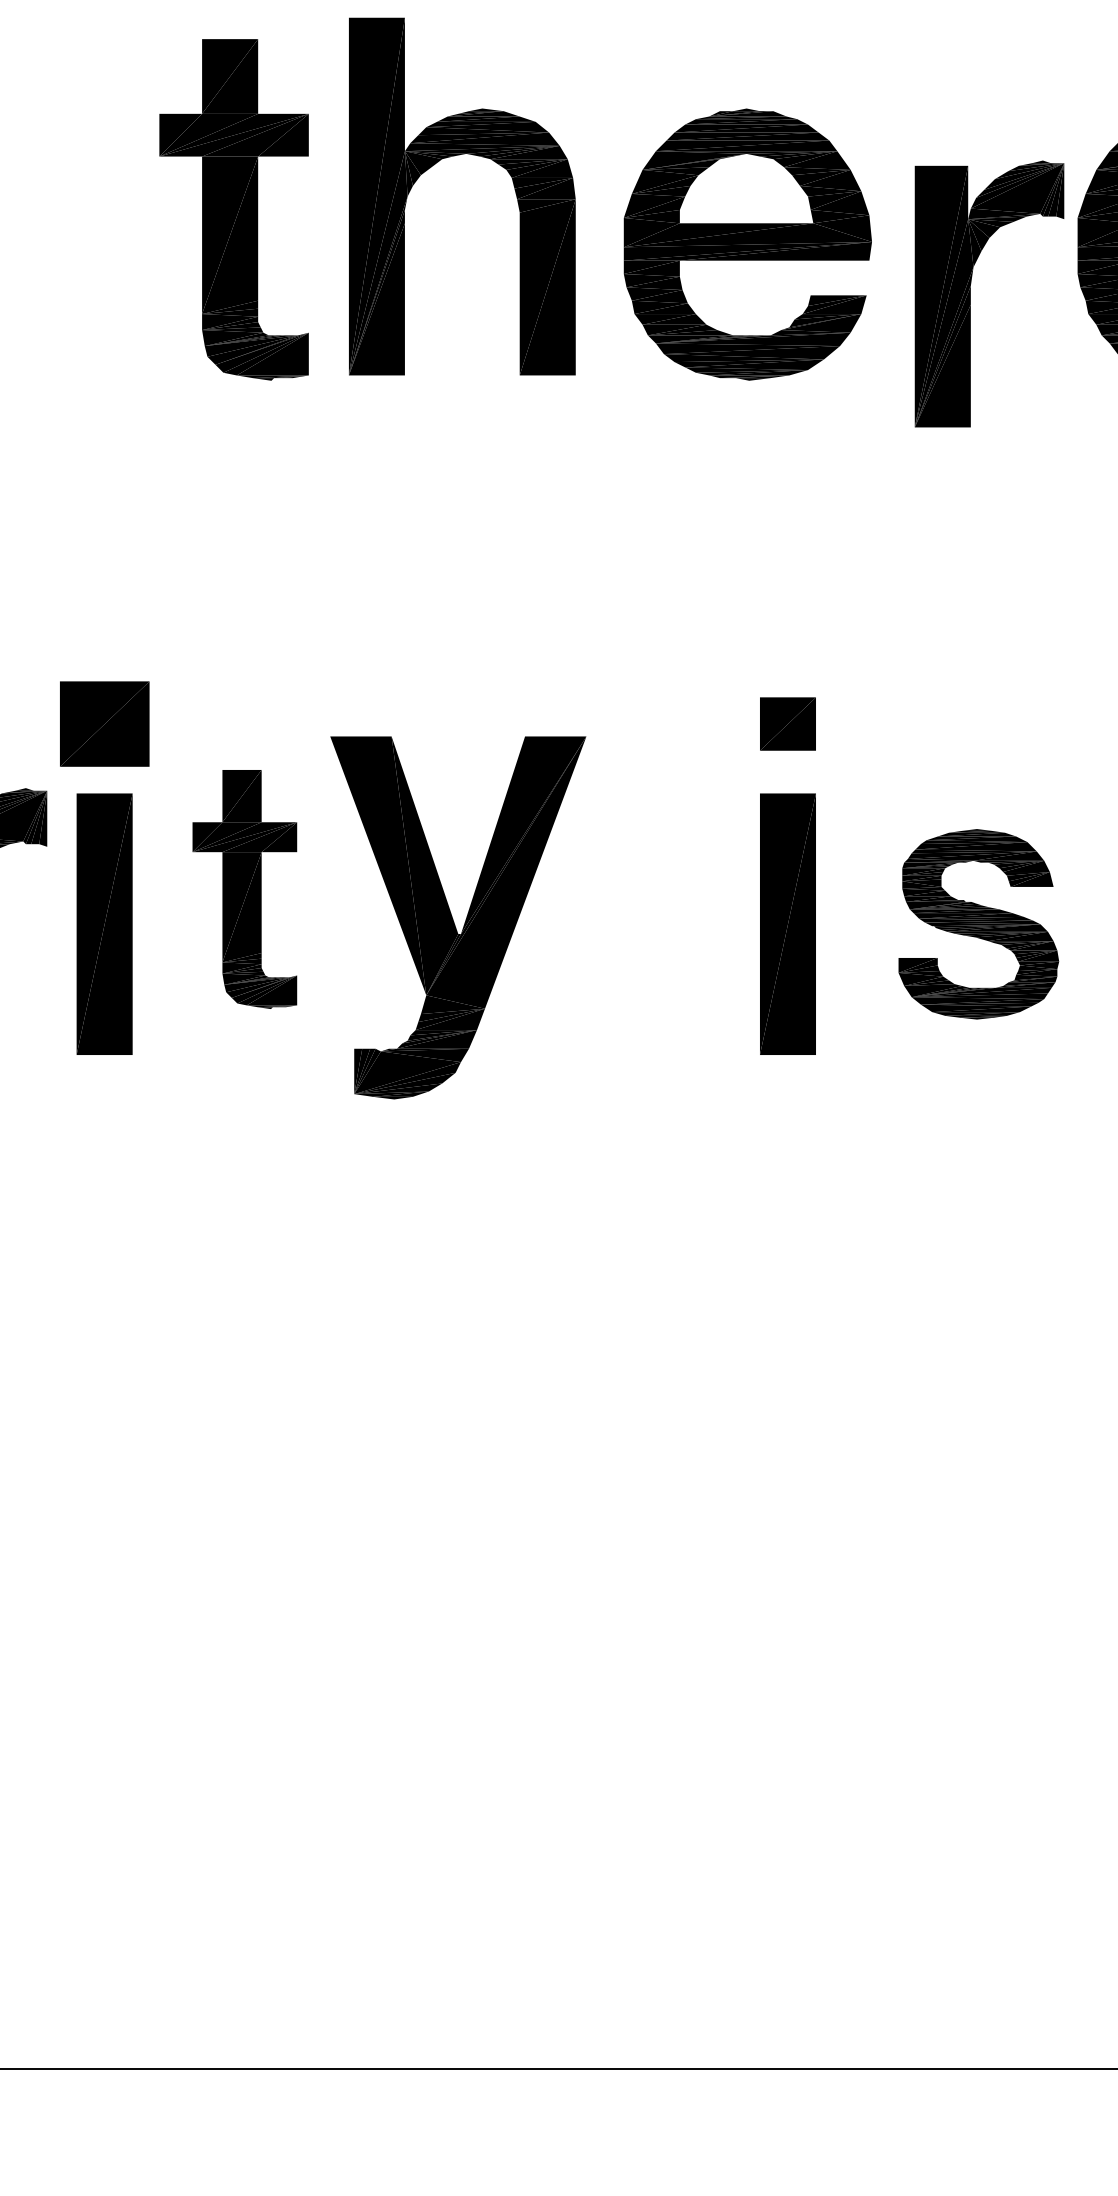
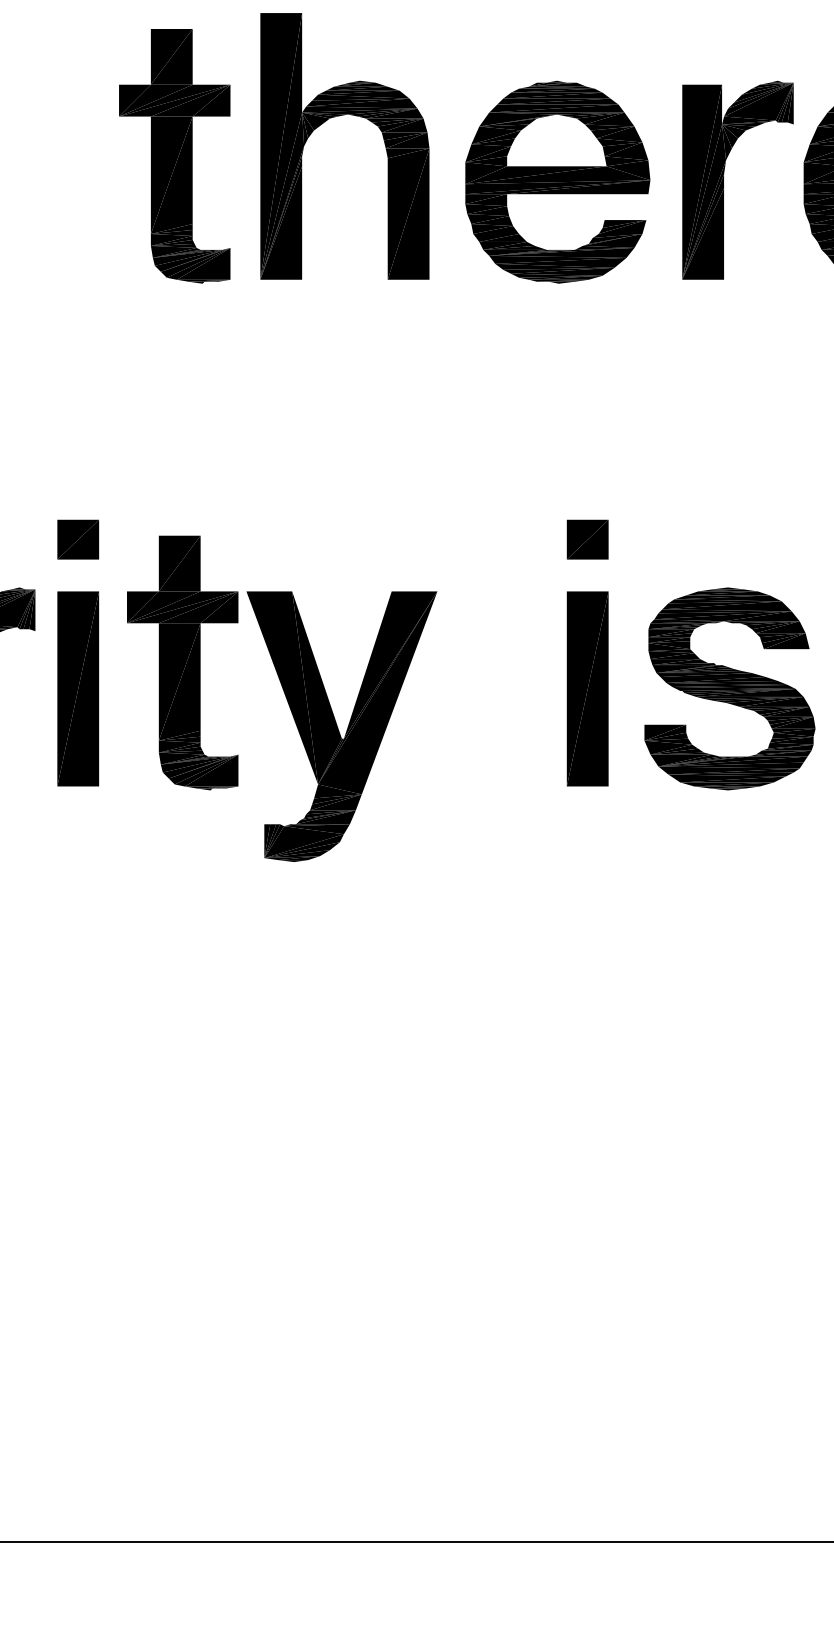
part: (970, 293) -> (723, 179), moved
part: (104, 723) -> (78, 539), size x0.62
part: (244, 889) -> (182, 663), size x1.43
part: (458, 917) -> (342, 726), moved
part: (978, 924) -> (729, 689), size x1.43

